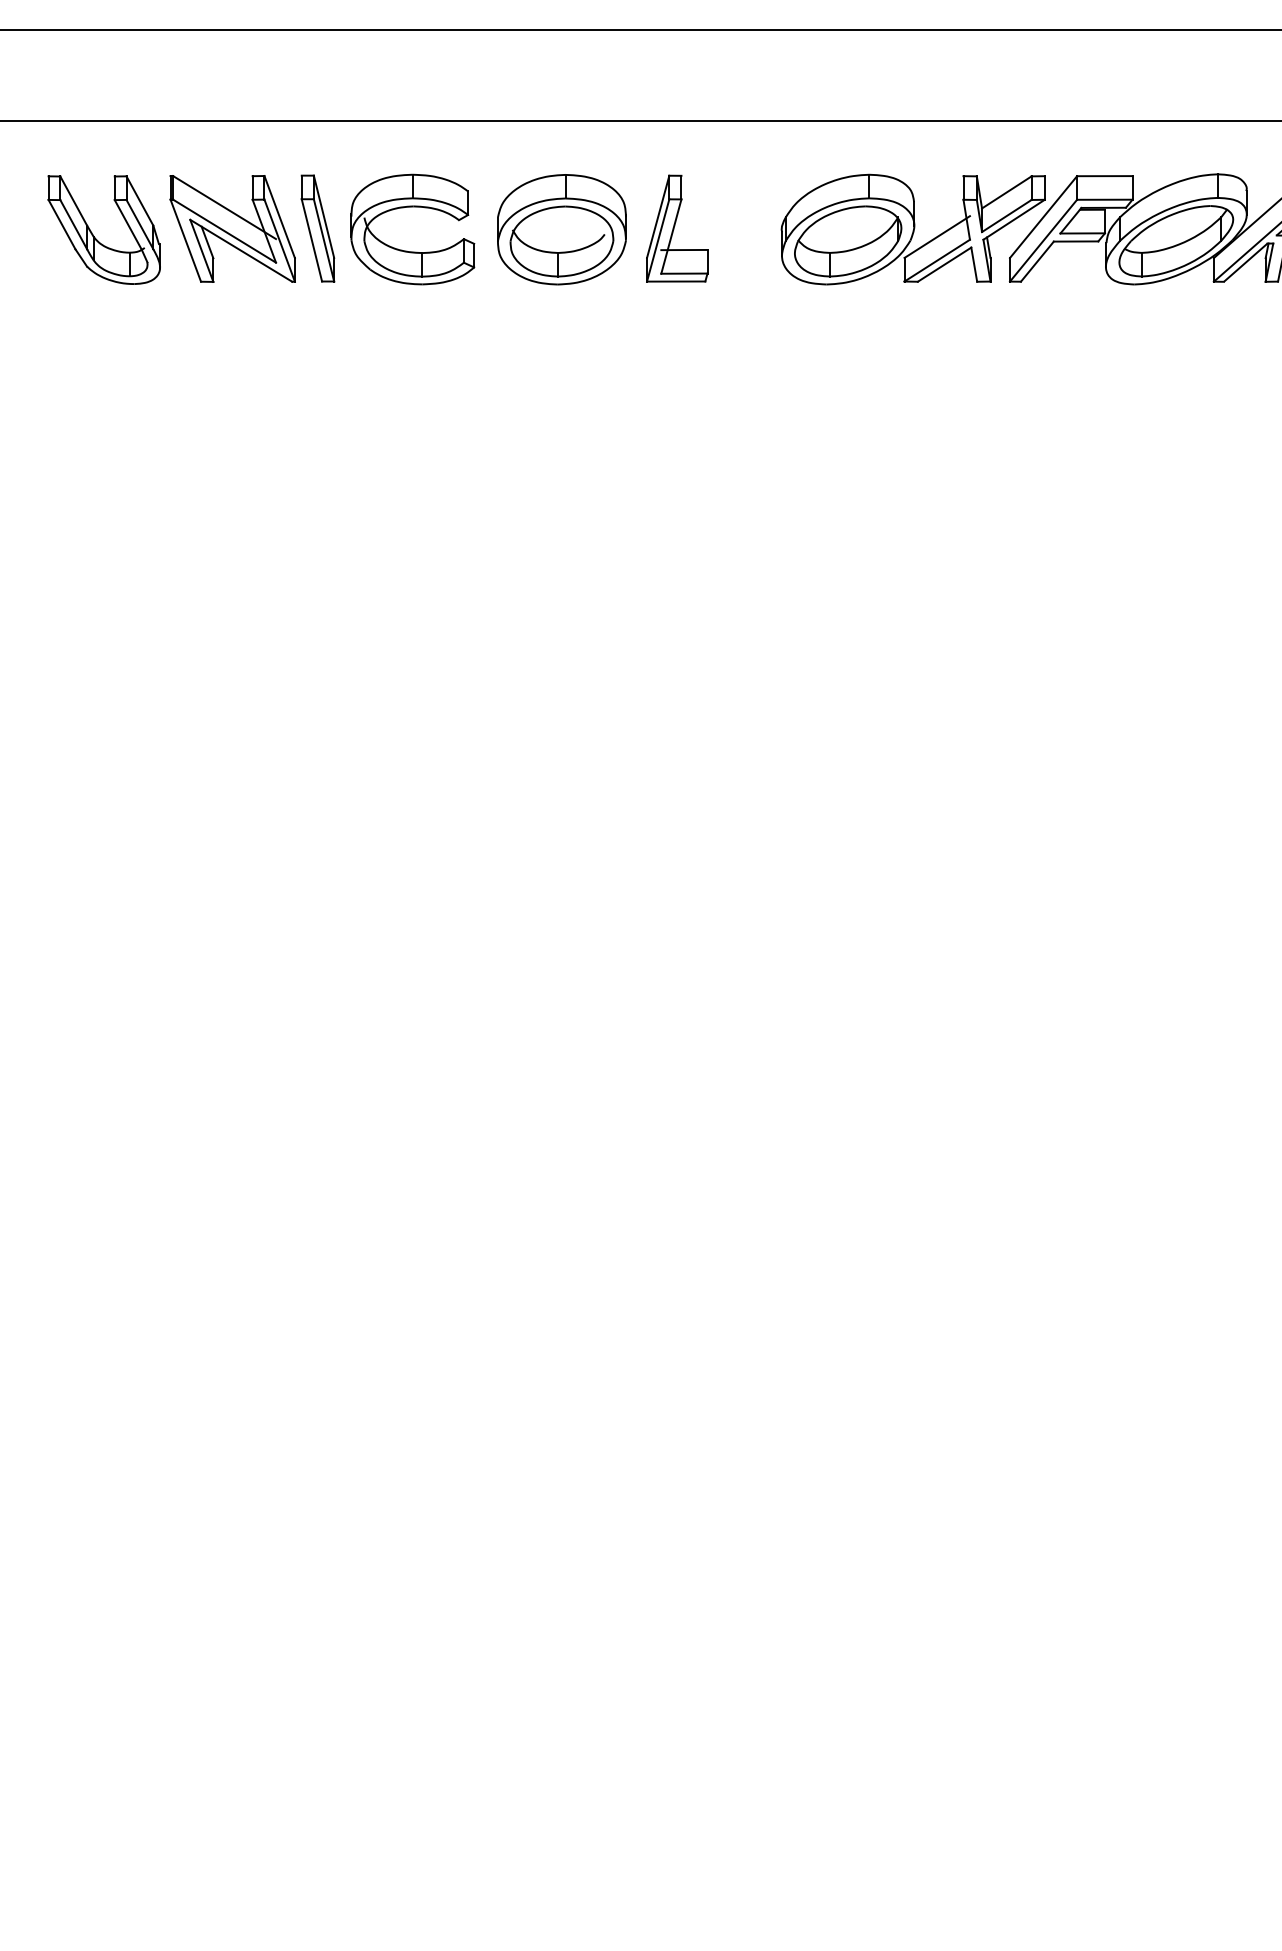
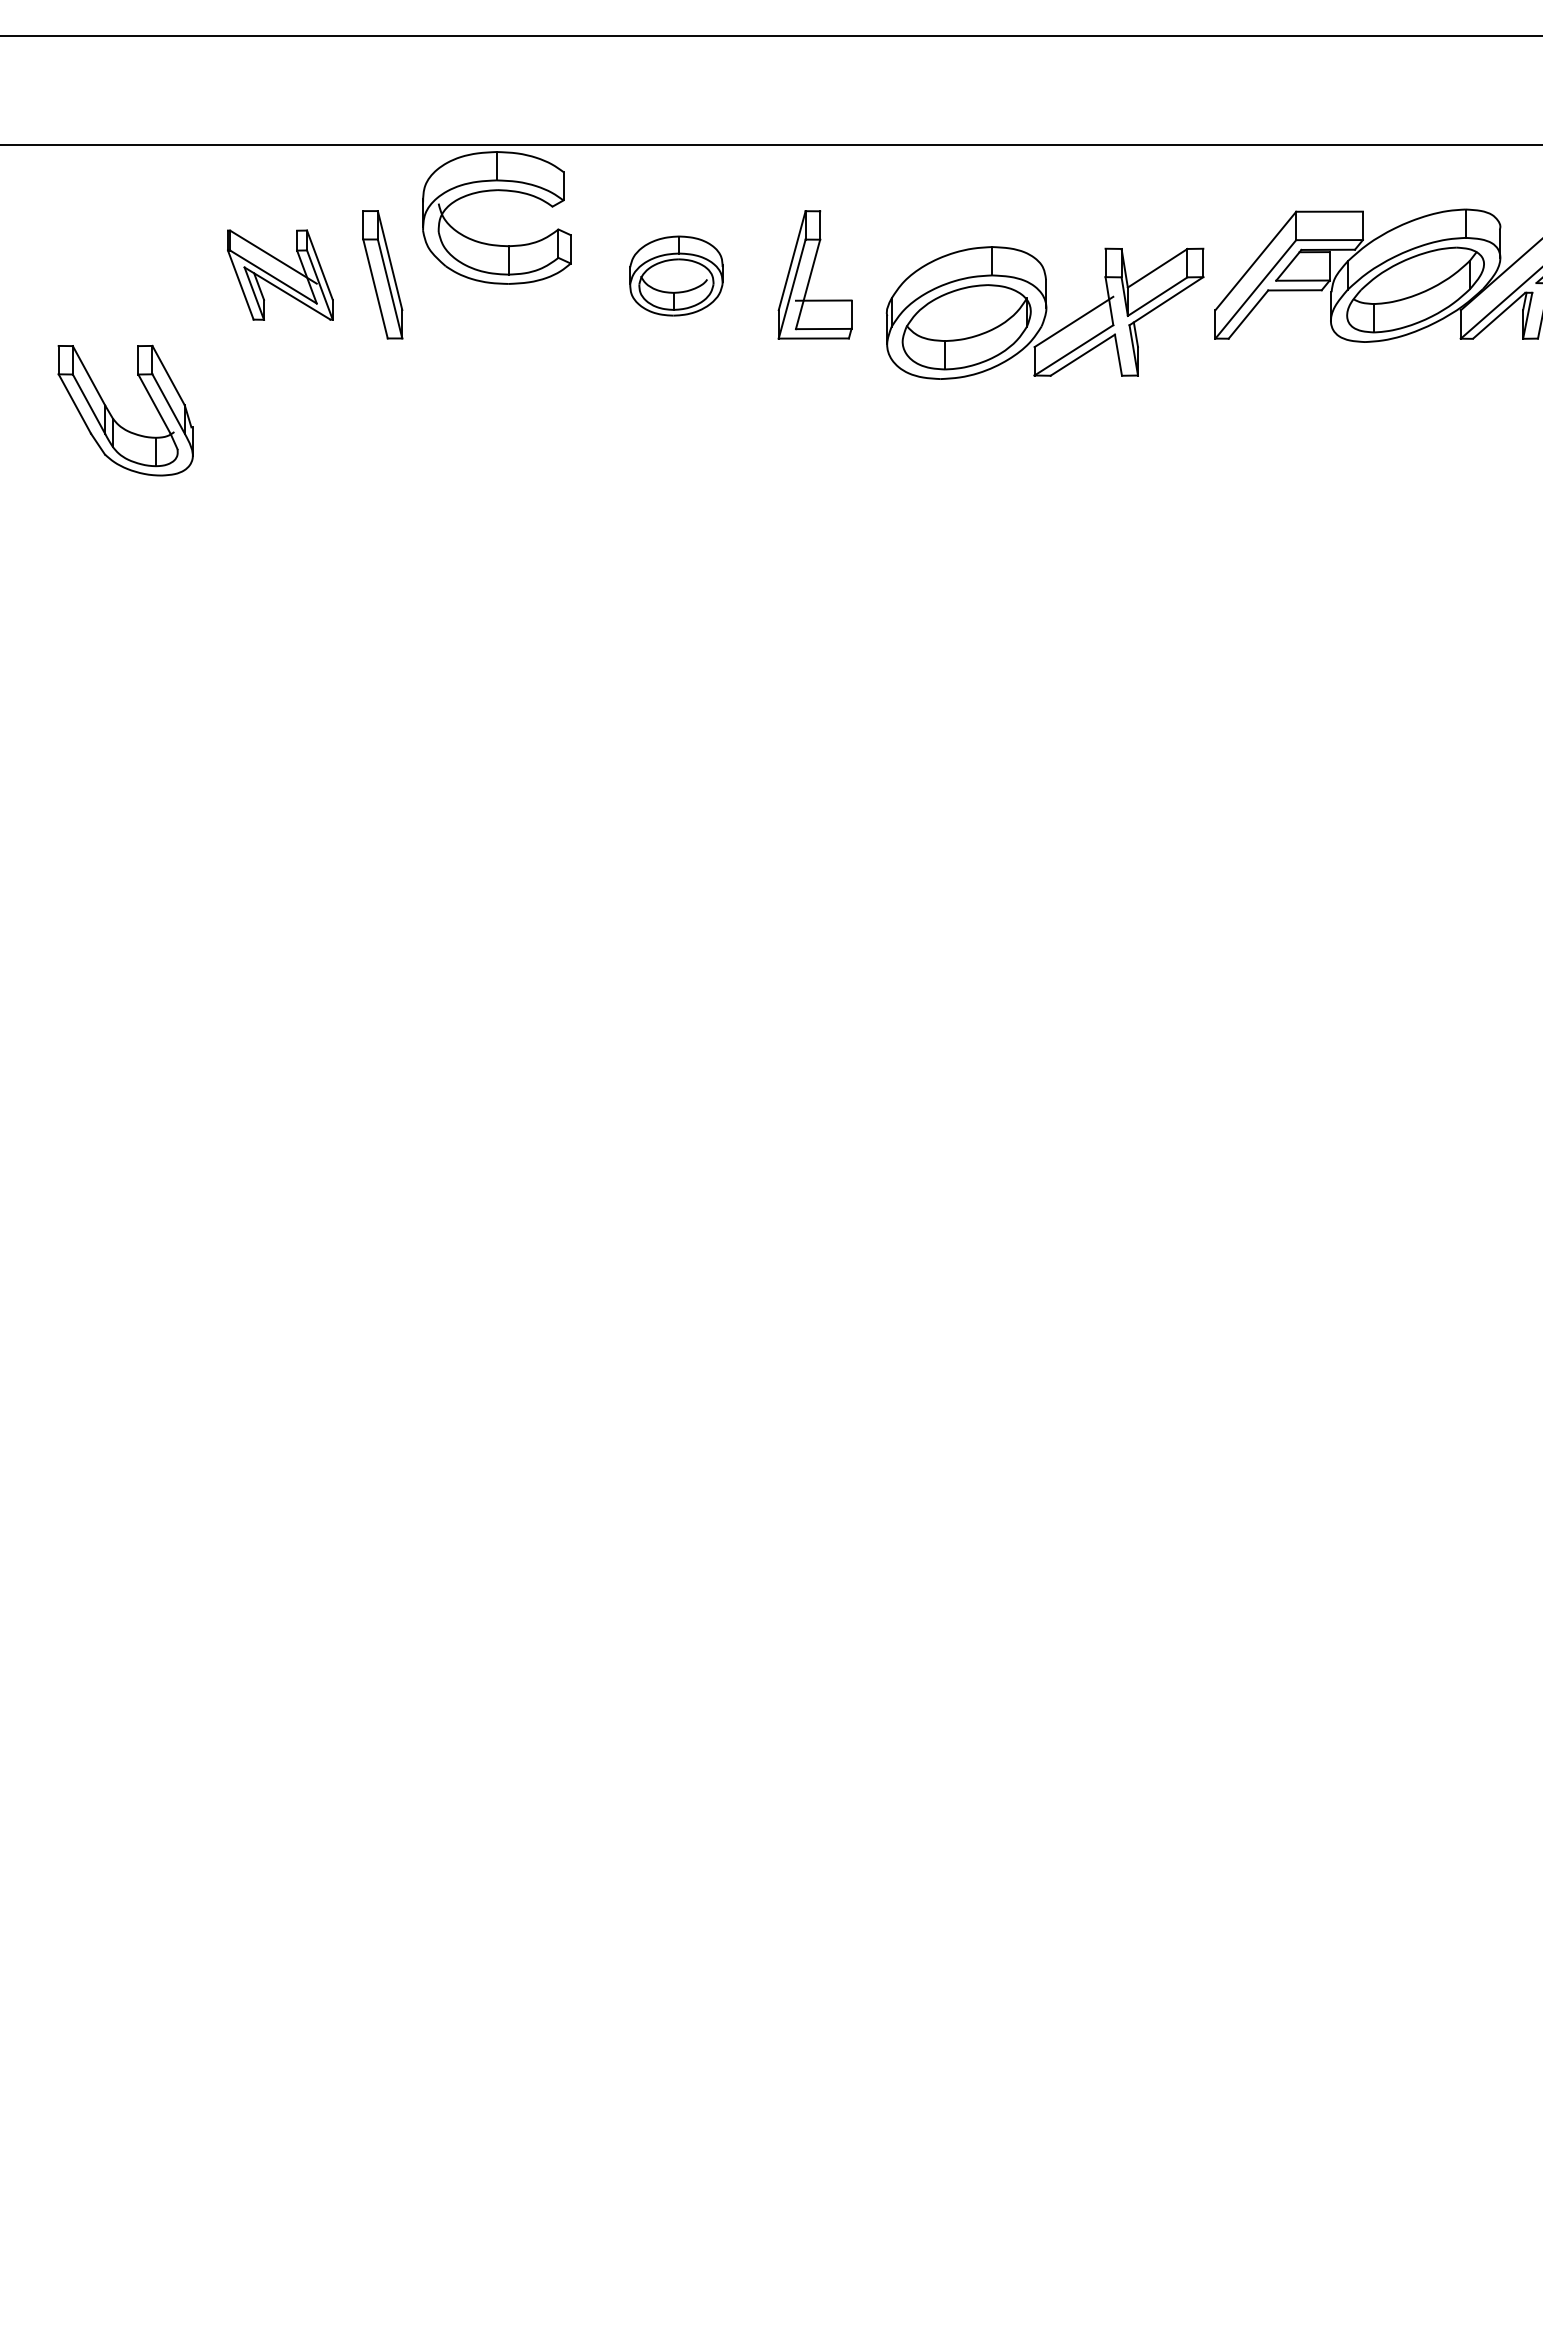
part: (412, 207) -> (496, 191), moved
part: (232, 228) -> (280, 274), size x0.7
part: (562, 229) -> (676, 275), size x0.6
part: (912, 229) -> (1044, 312), moved
part: (94, 236) -> (114, 418), moved

